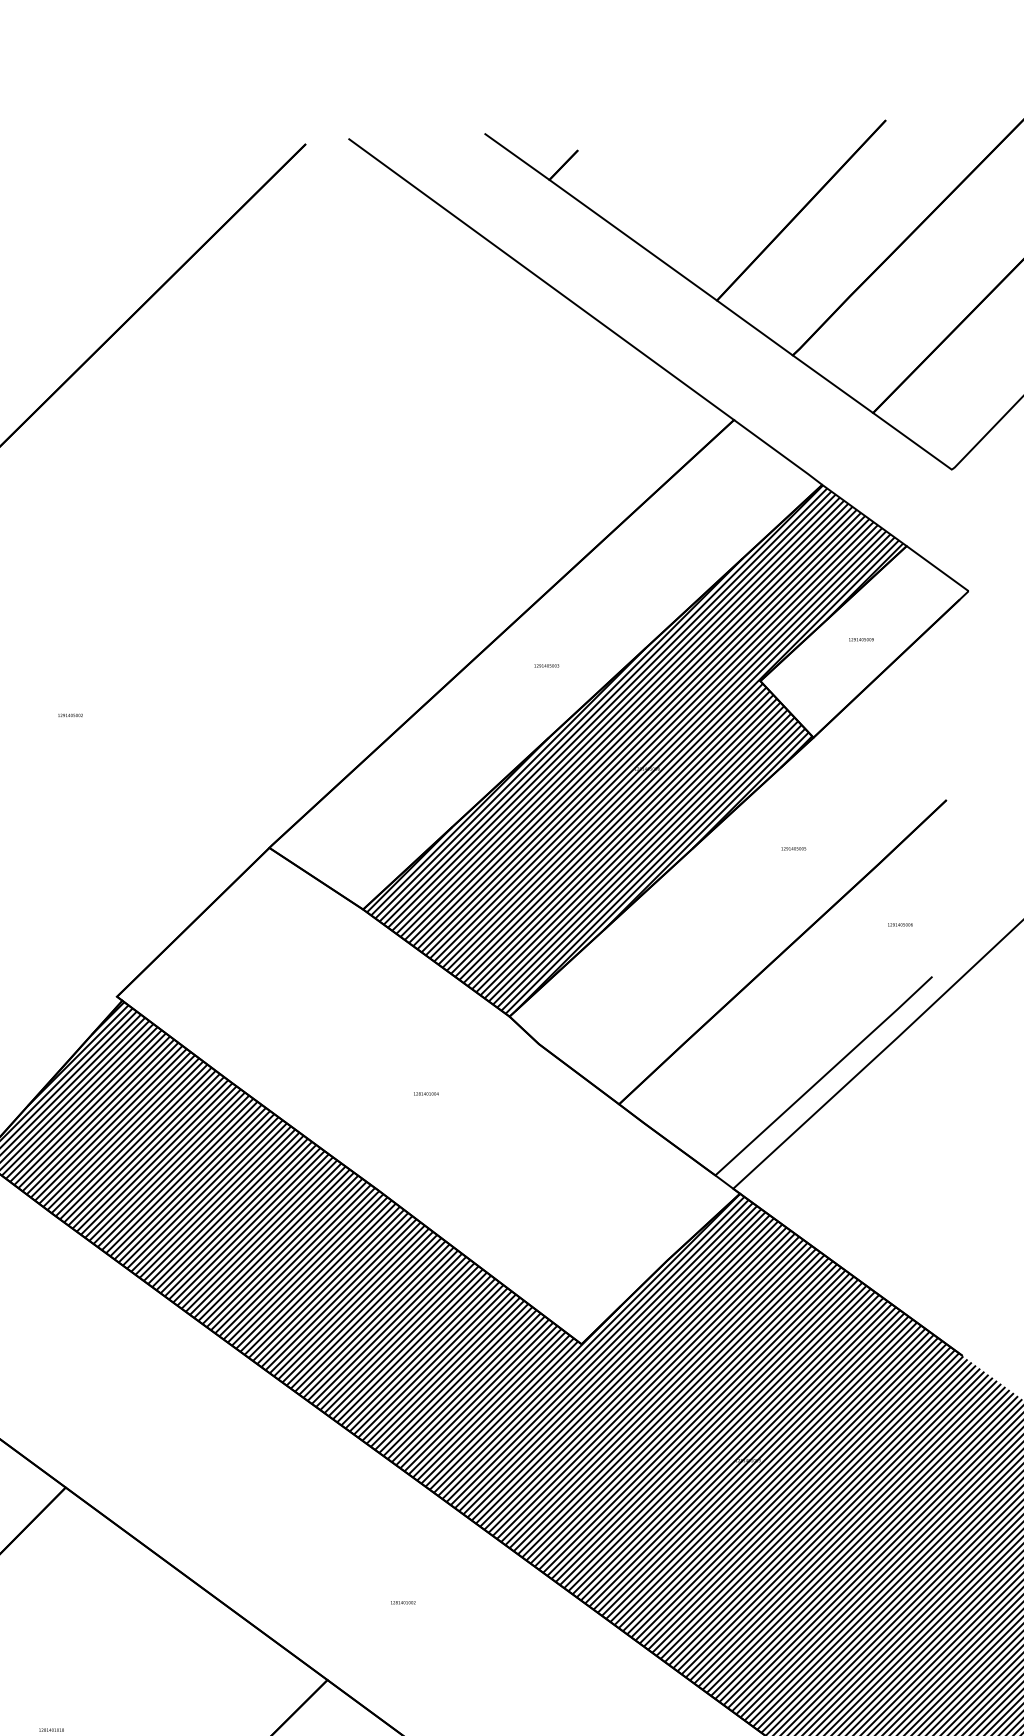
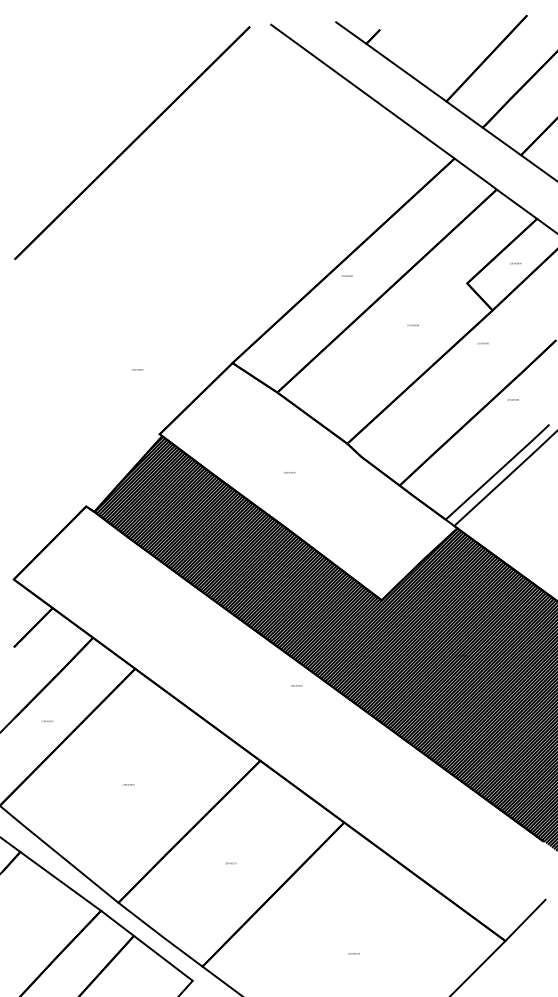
text: (545, 664) -> (346, 275), moved
text: (70, 714) -> (137, 369), moved
hatch: (635, 748) -> (407, 315), removed
text: (792, 848) -> (482, 343), moved
text: (899, 924) -> (512, 399), moved
text: (426, 1093) -> (289, 472), moved
text: (403, 1601) -> (296, 685), moved

